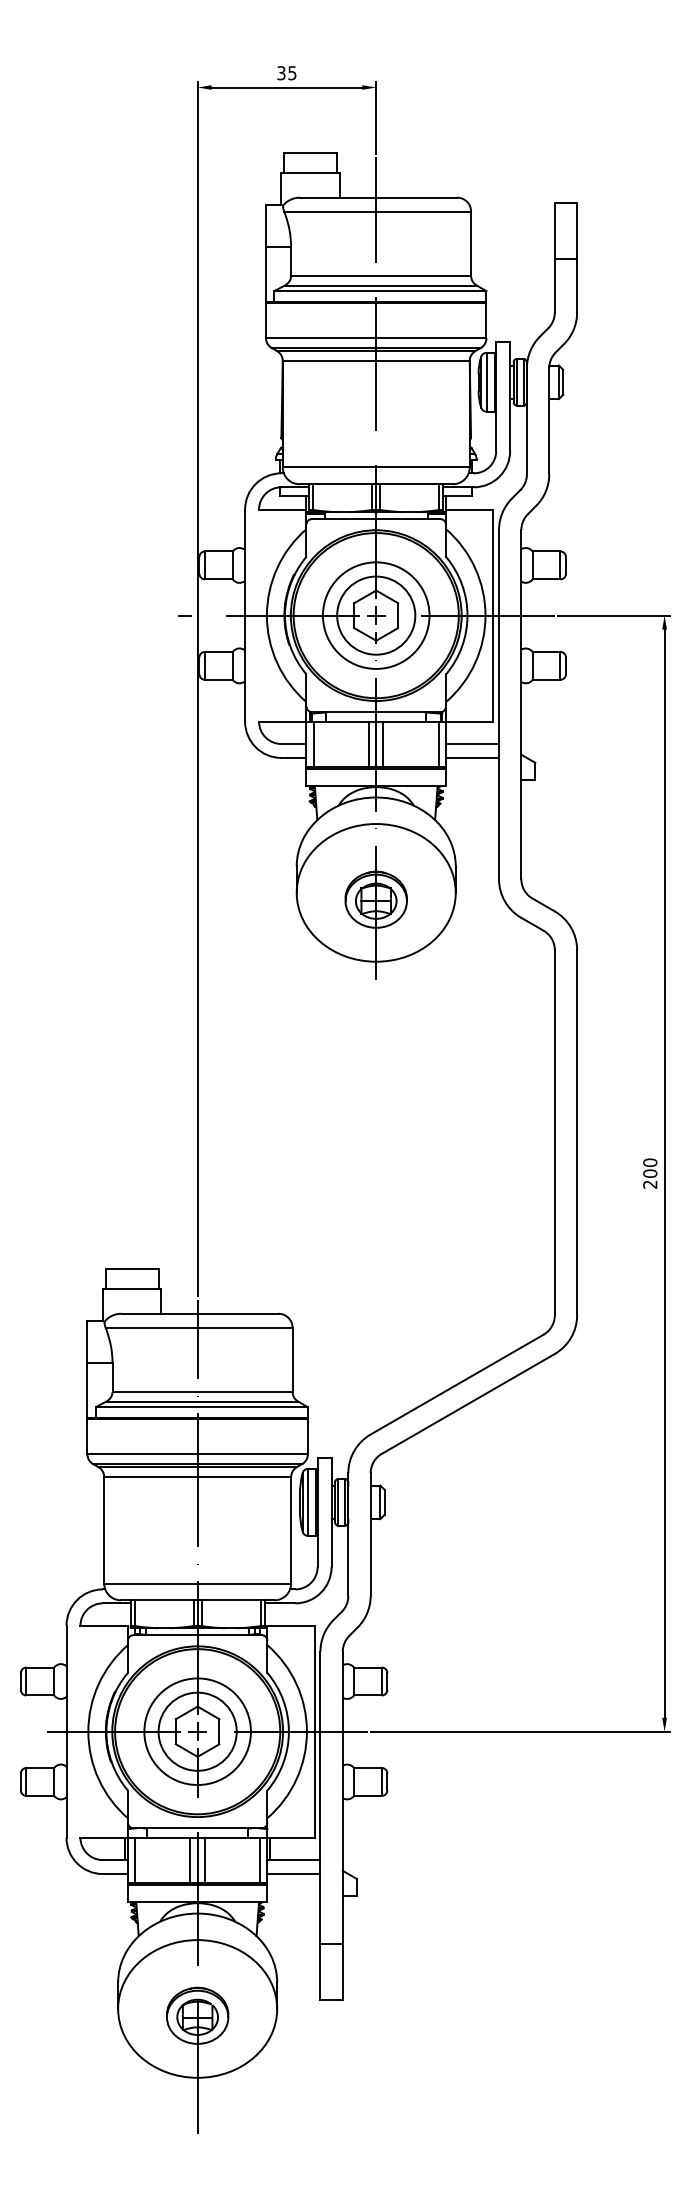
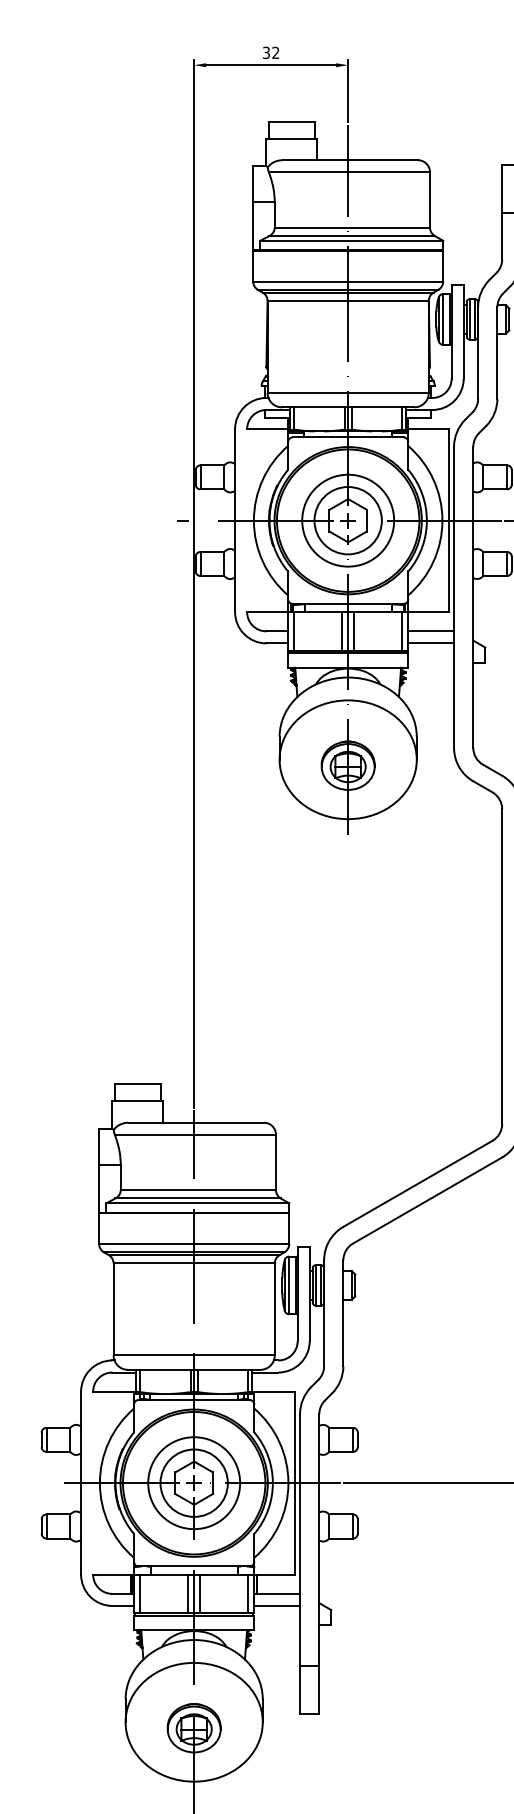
text: (292, 73) -> (275, 53), 35 -> 32

